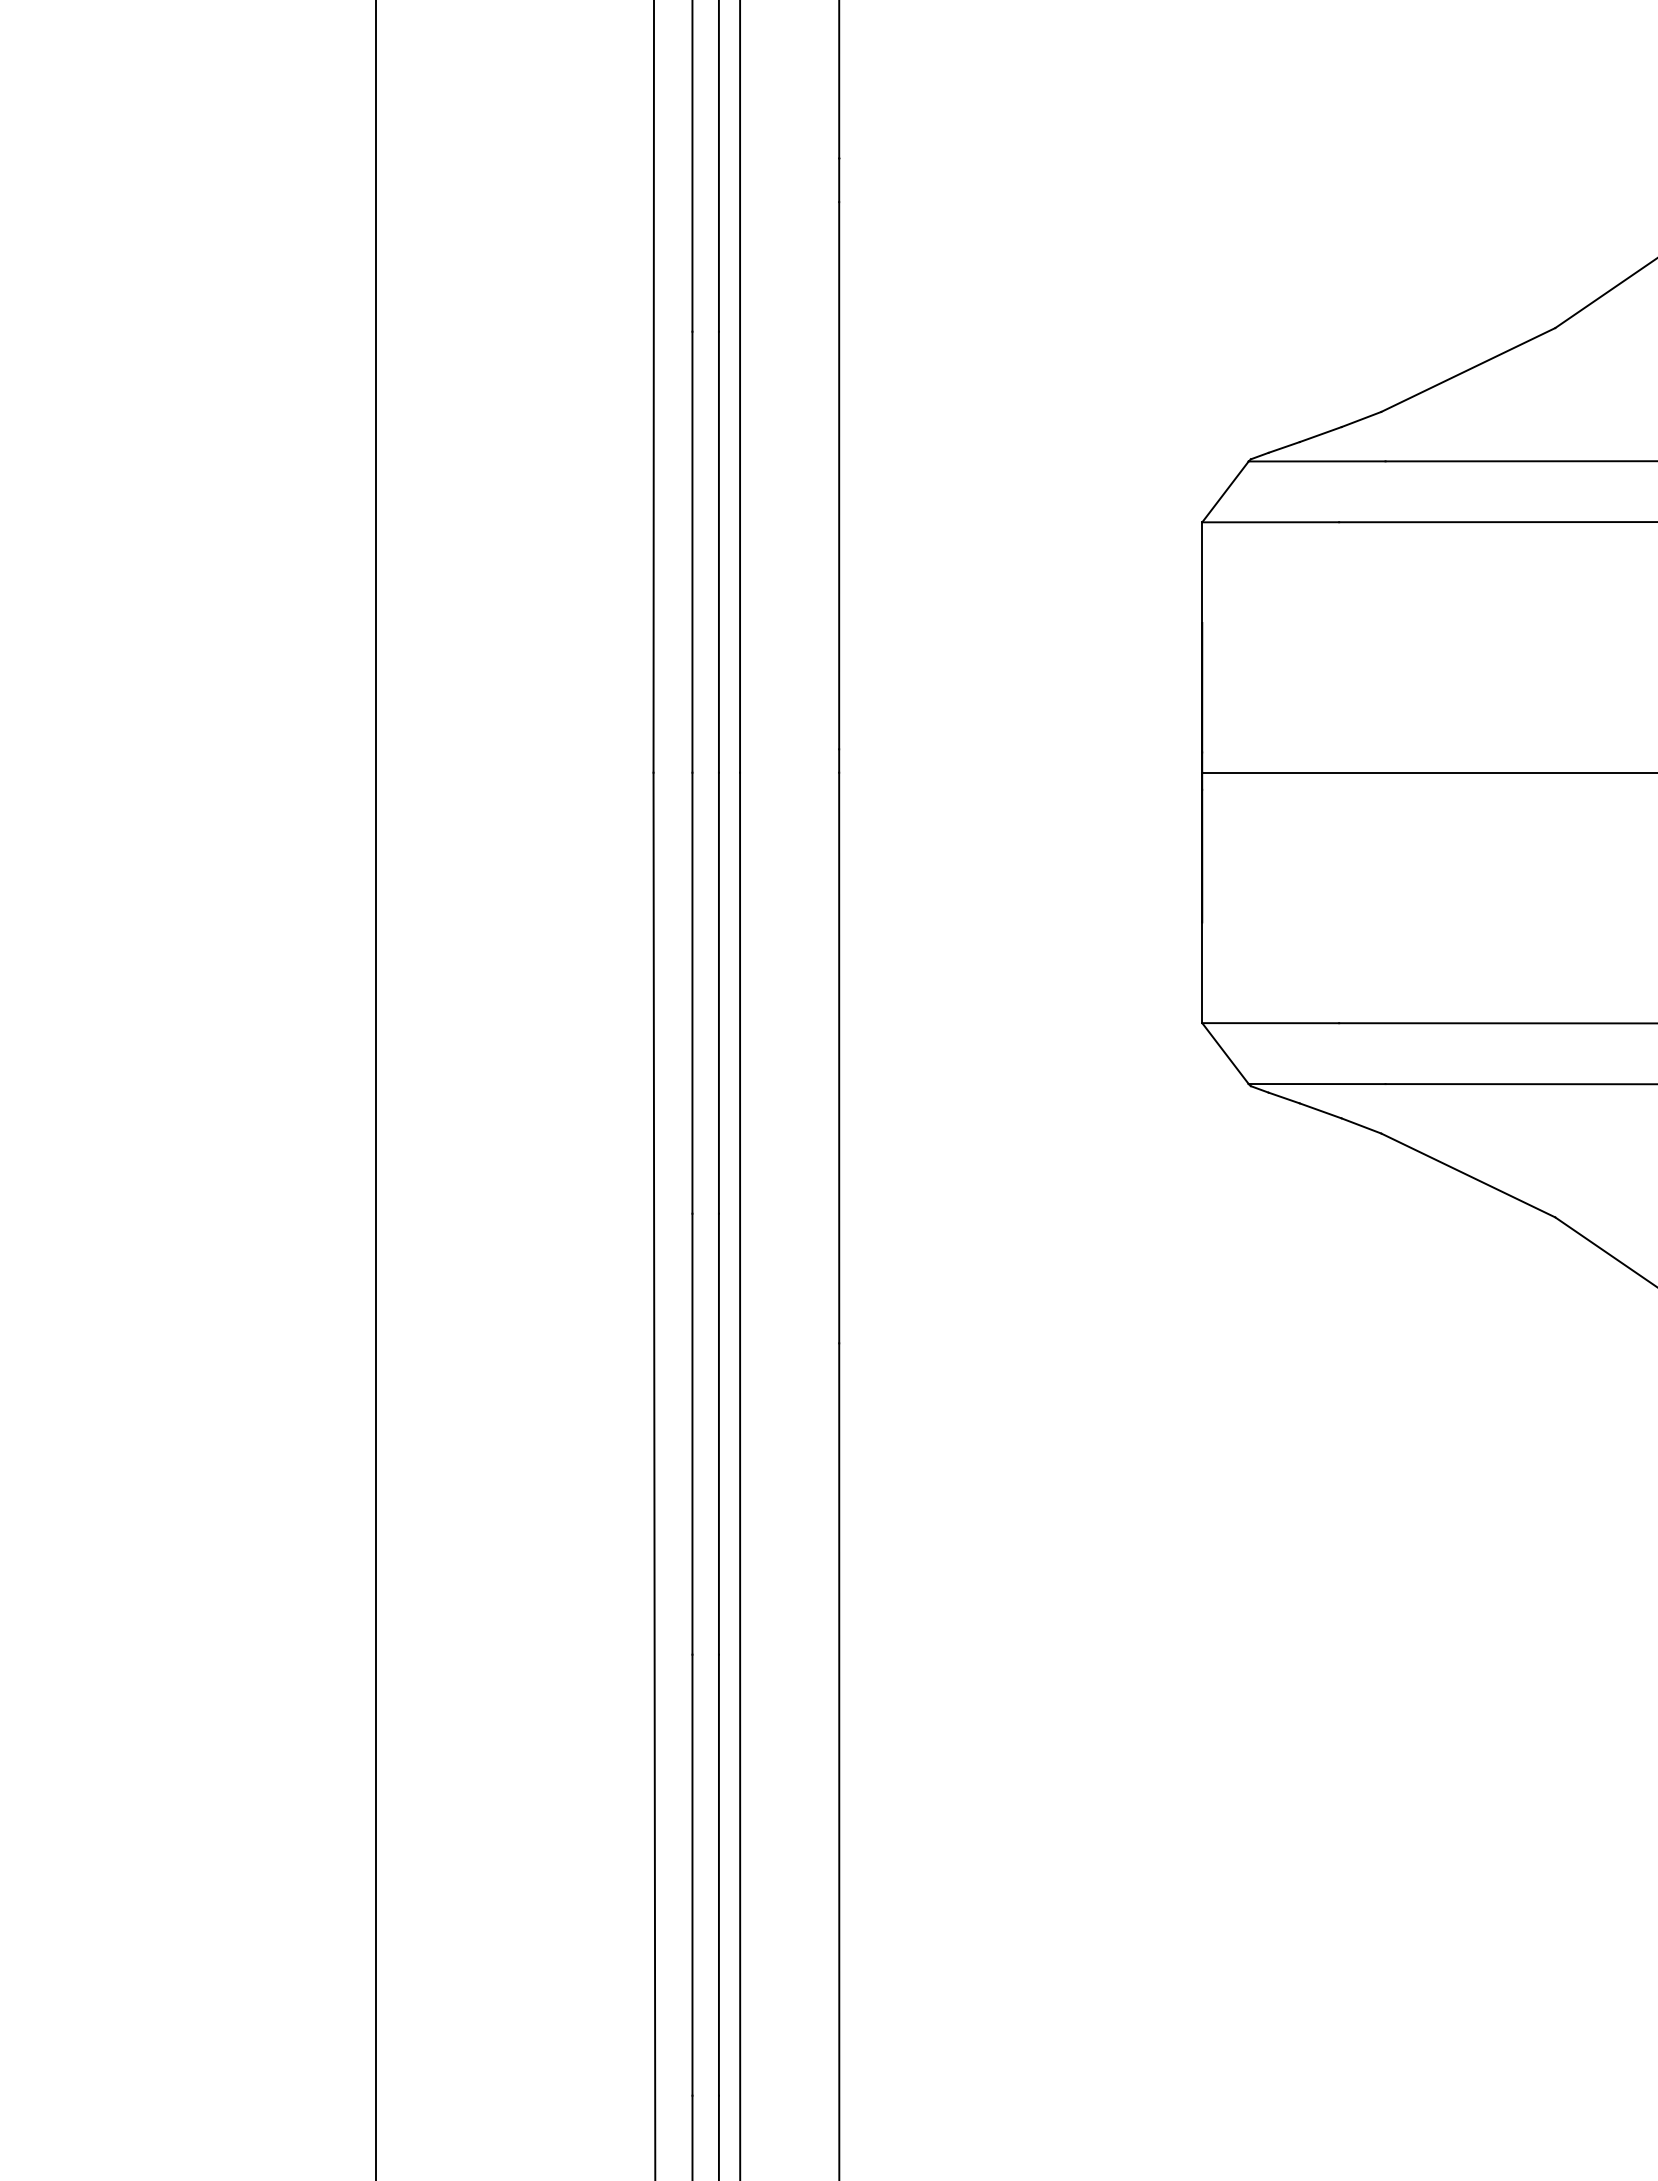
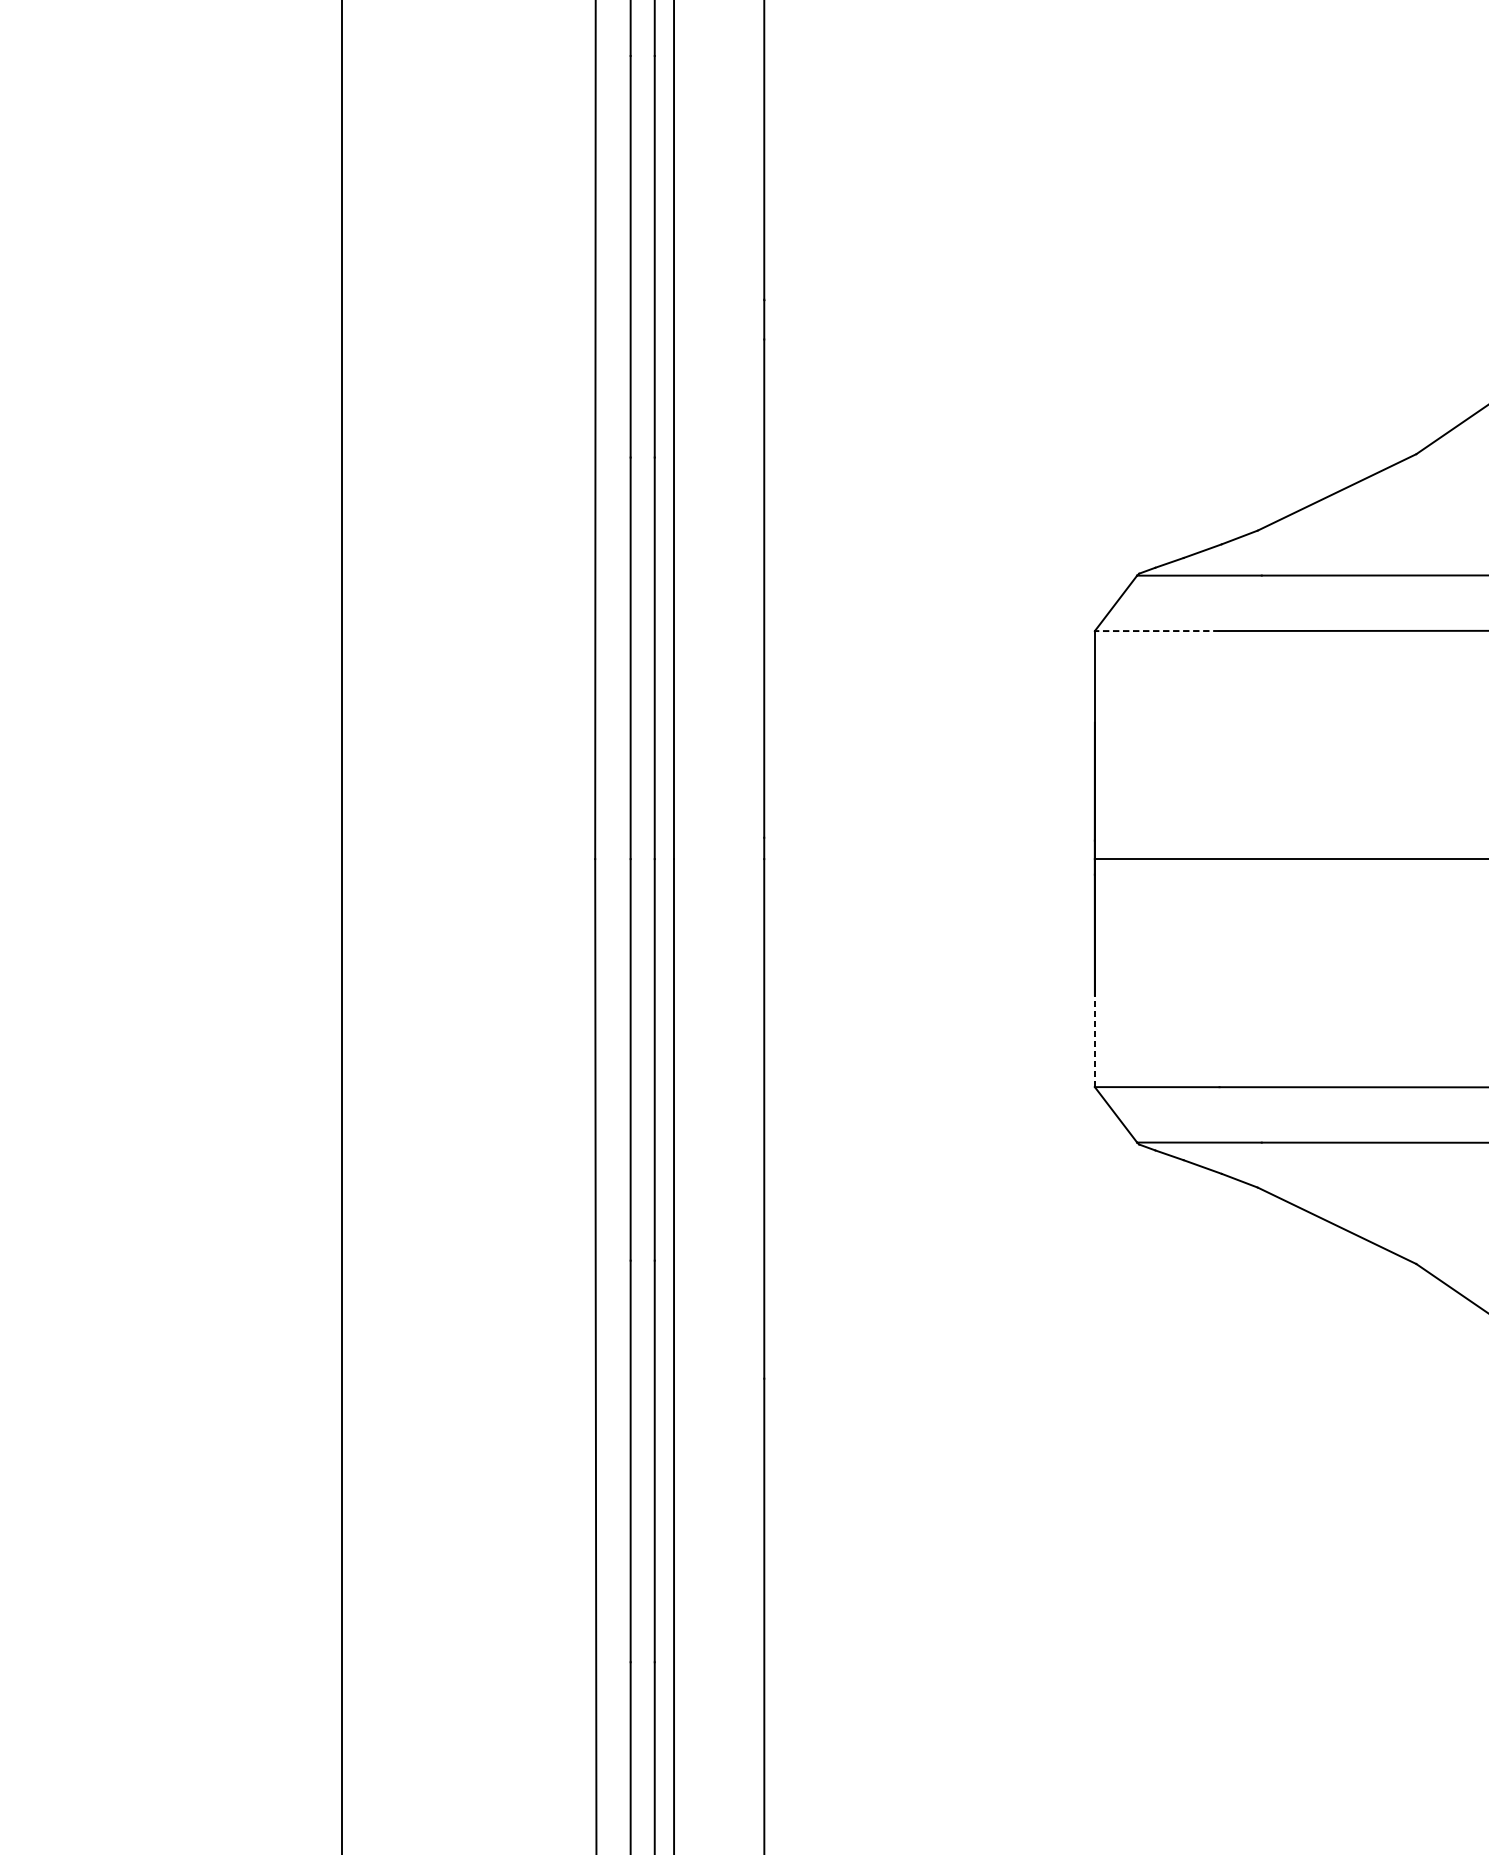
line: (1270, 522) -> (1157, 631), solid -> dashed
line: (1202, 972) -> (1095, 1041), solid -> dashed

